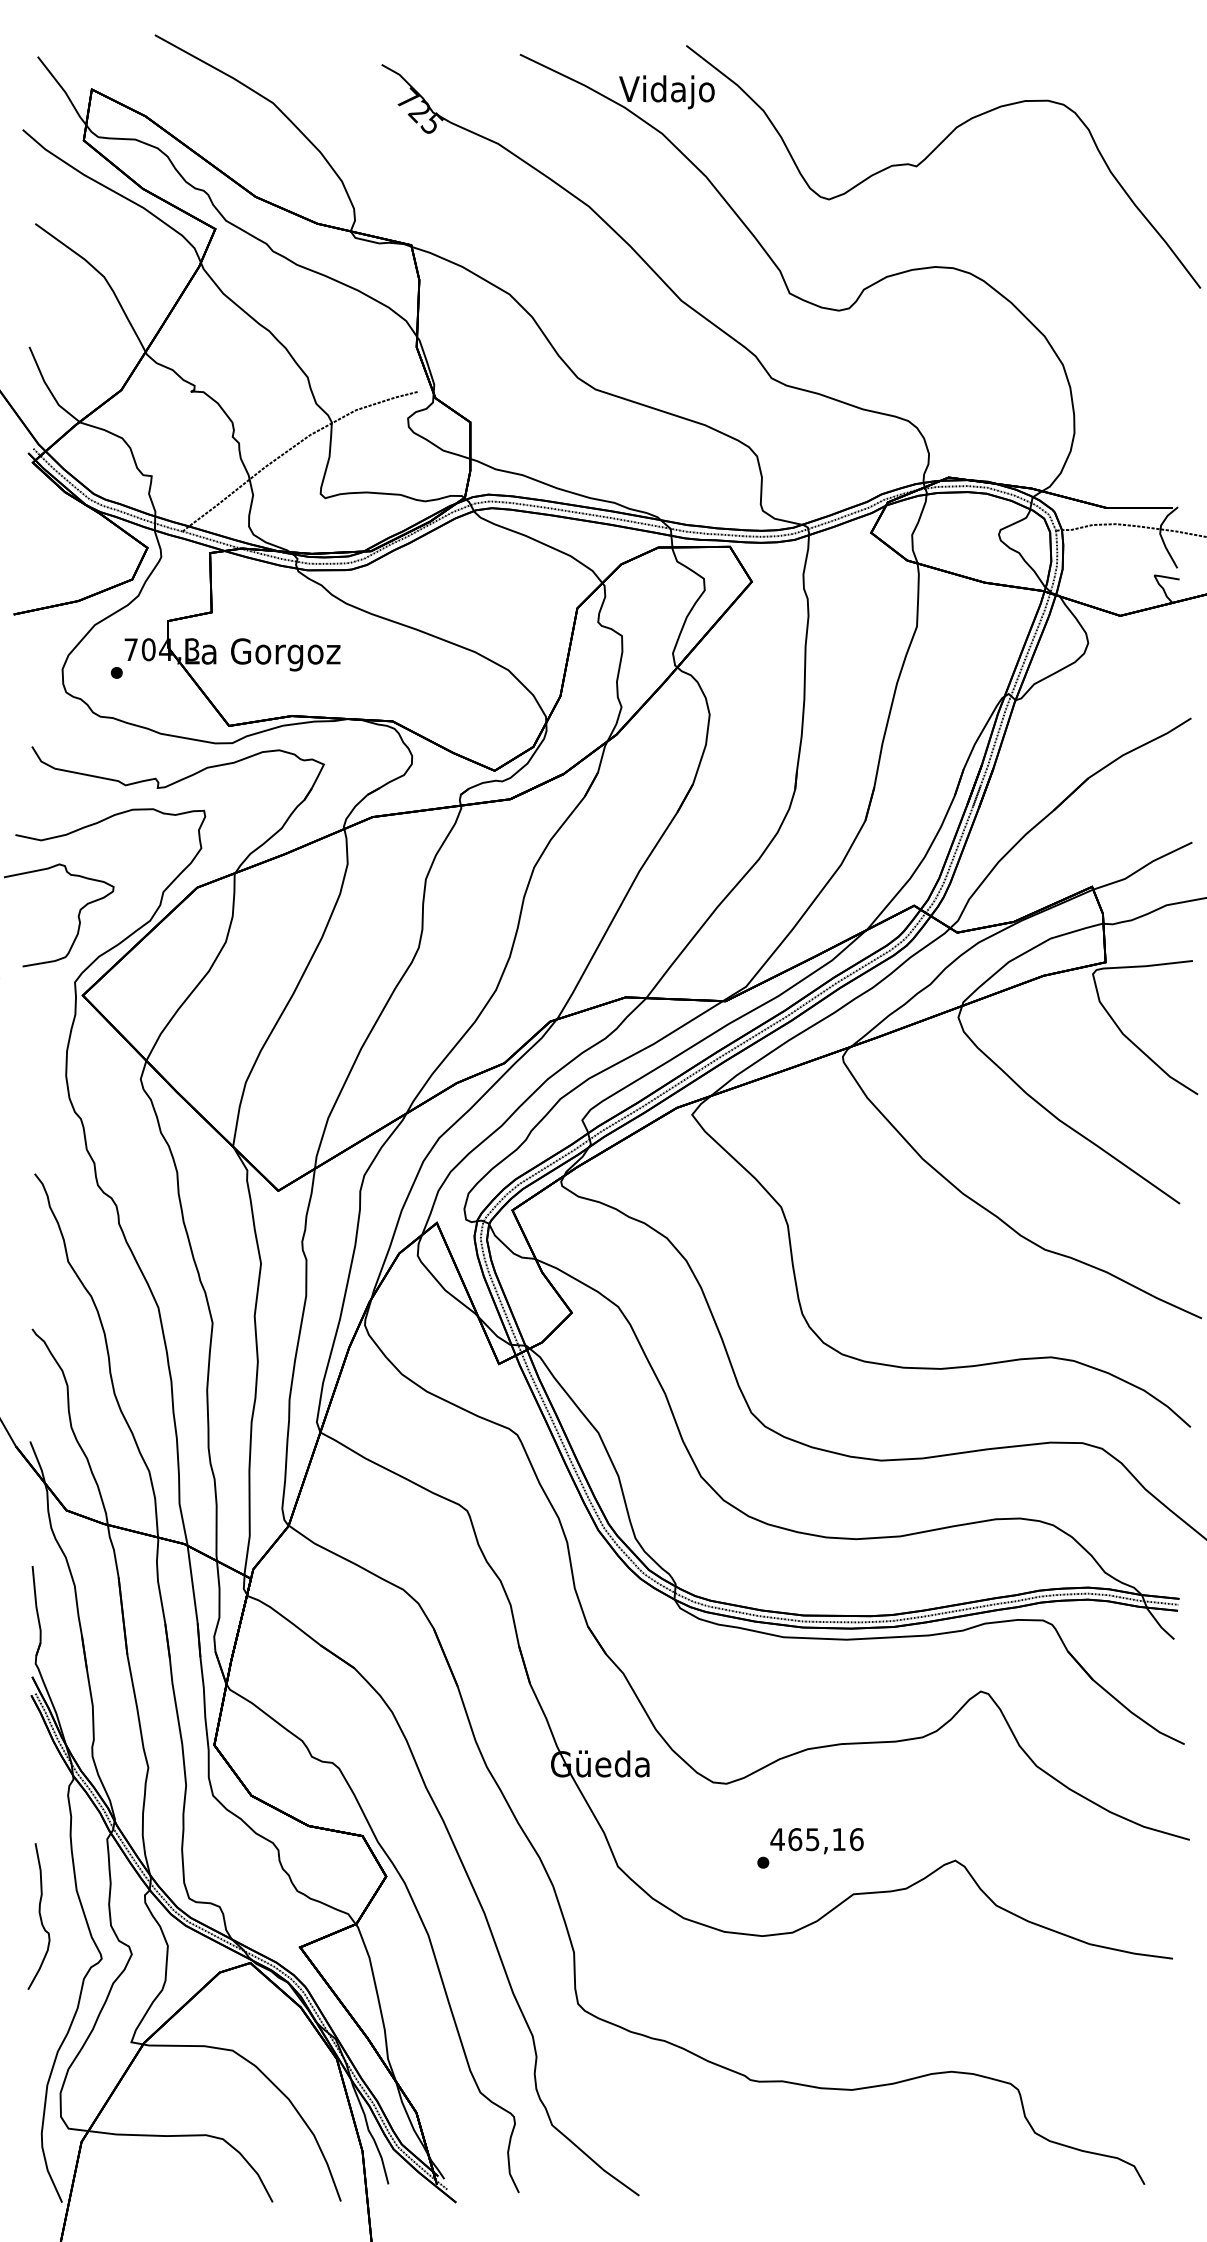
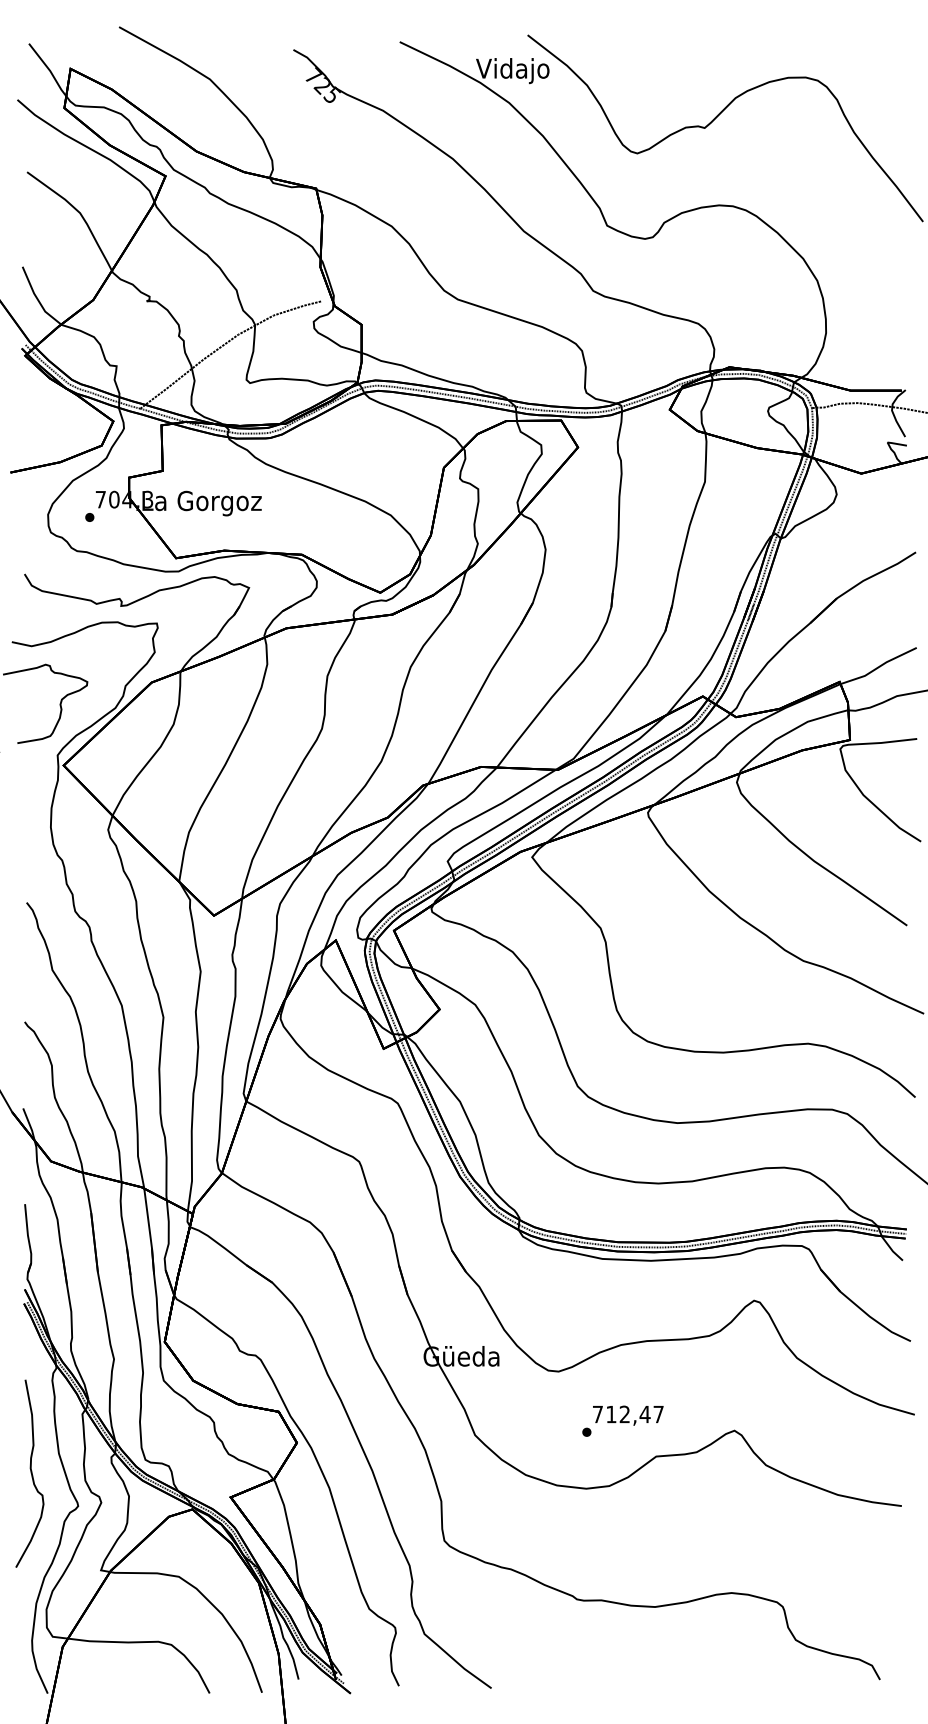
text: (817, 1839) -> (628, 1414), 465,16 -> 712,47
part: (38, 1916) -> (29, 1473), size x1.67

